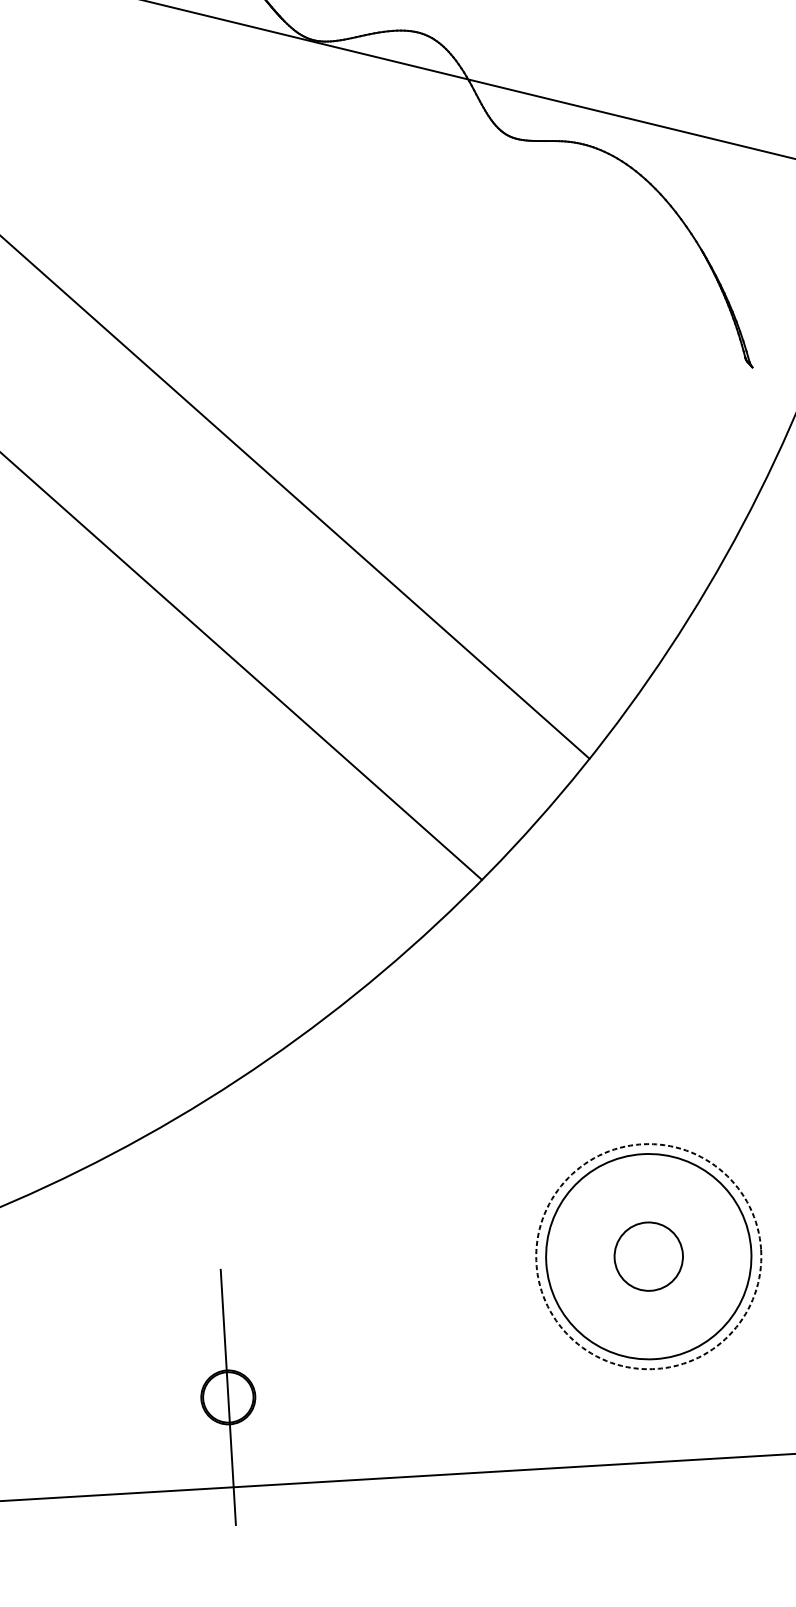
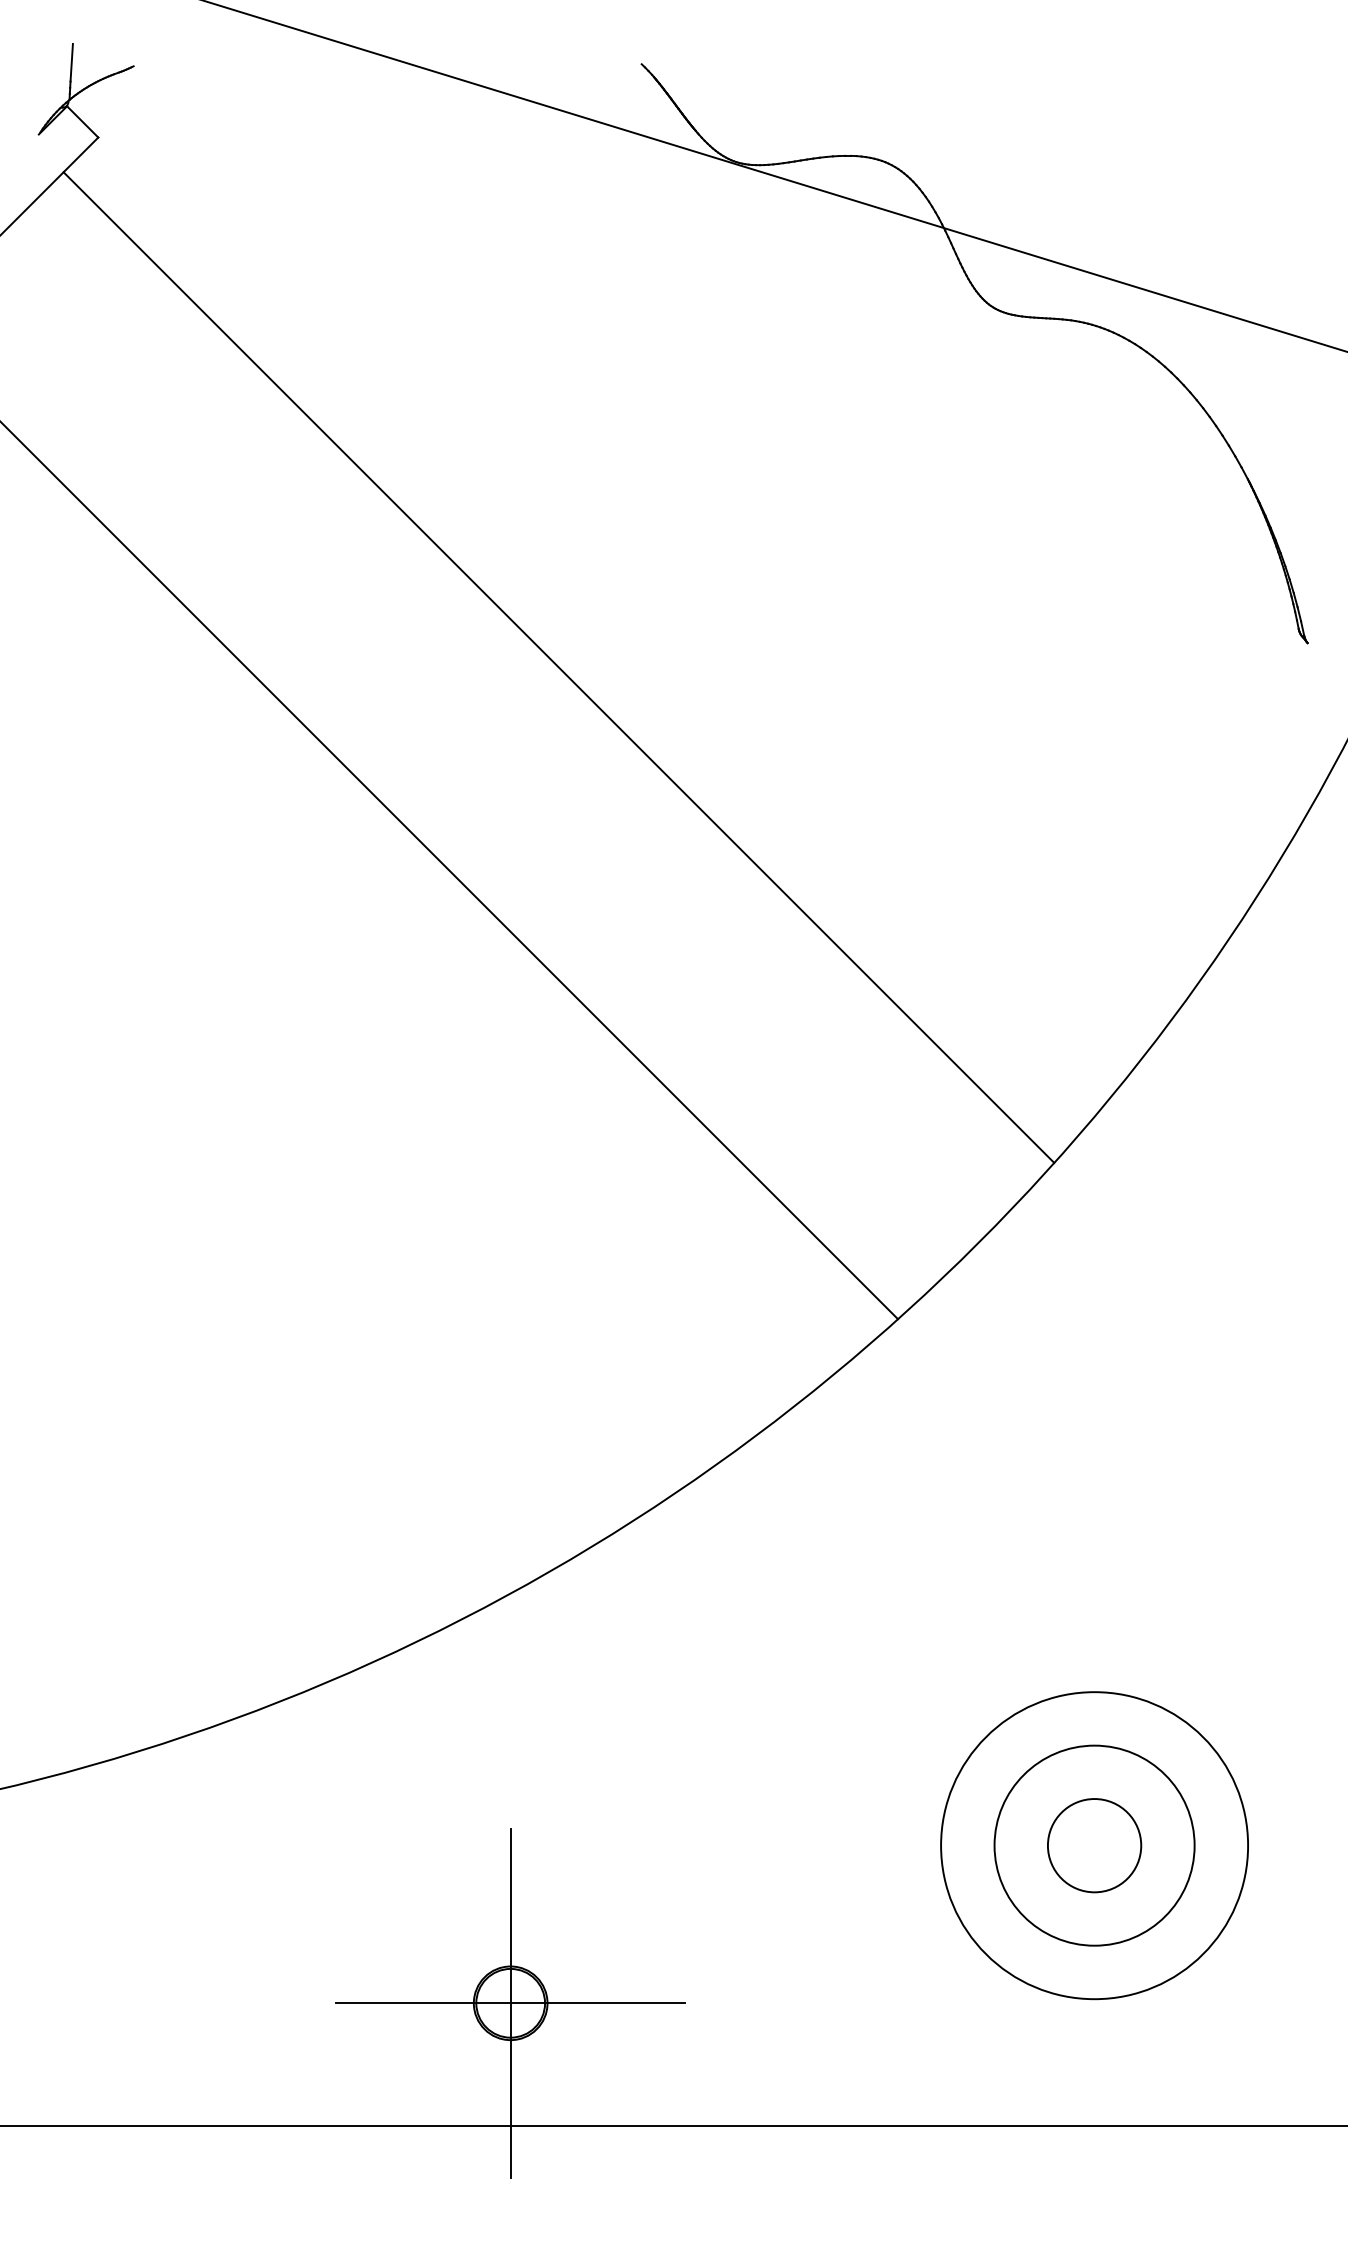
circle: (648, 1256) -> (1094, 1845), dashed -> solid
circle: (648, 1256) -> (1094, 1845), size x0.71
line: (228, 1397) -> (510, 2003), added

